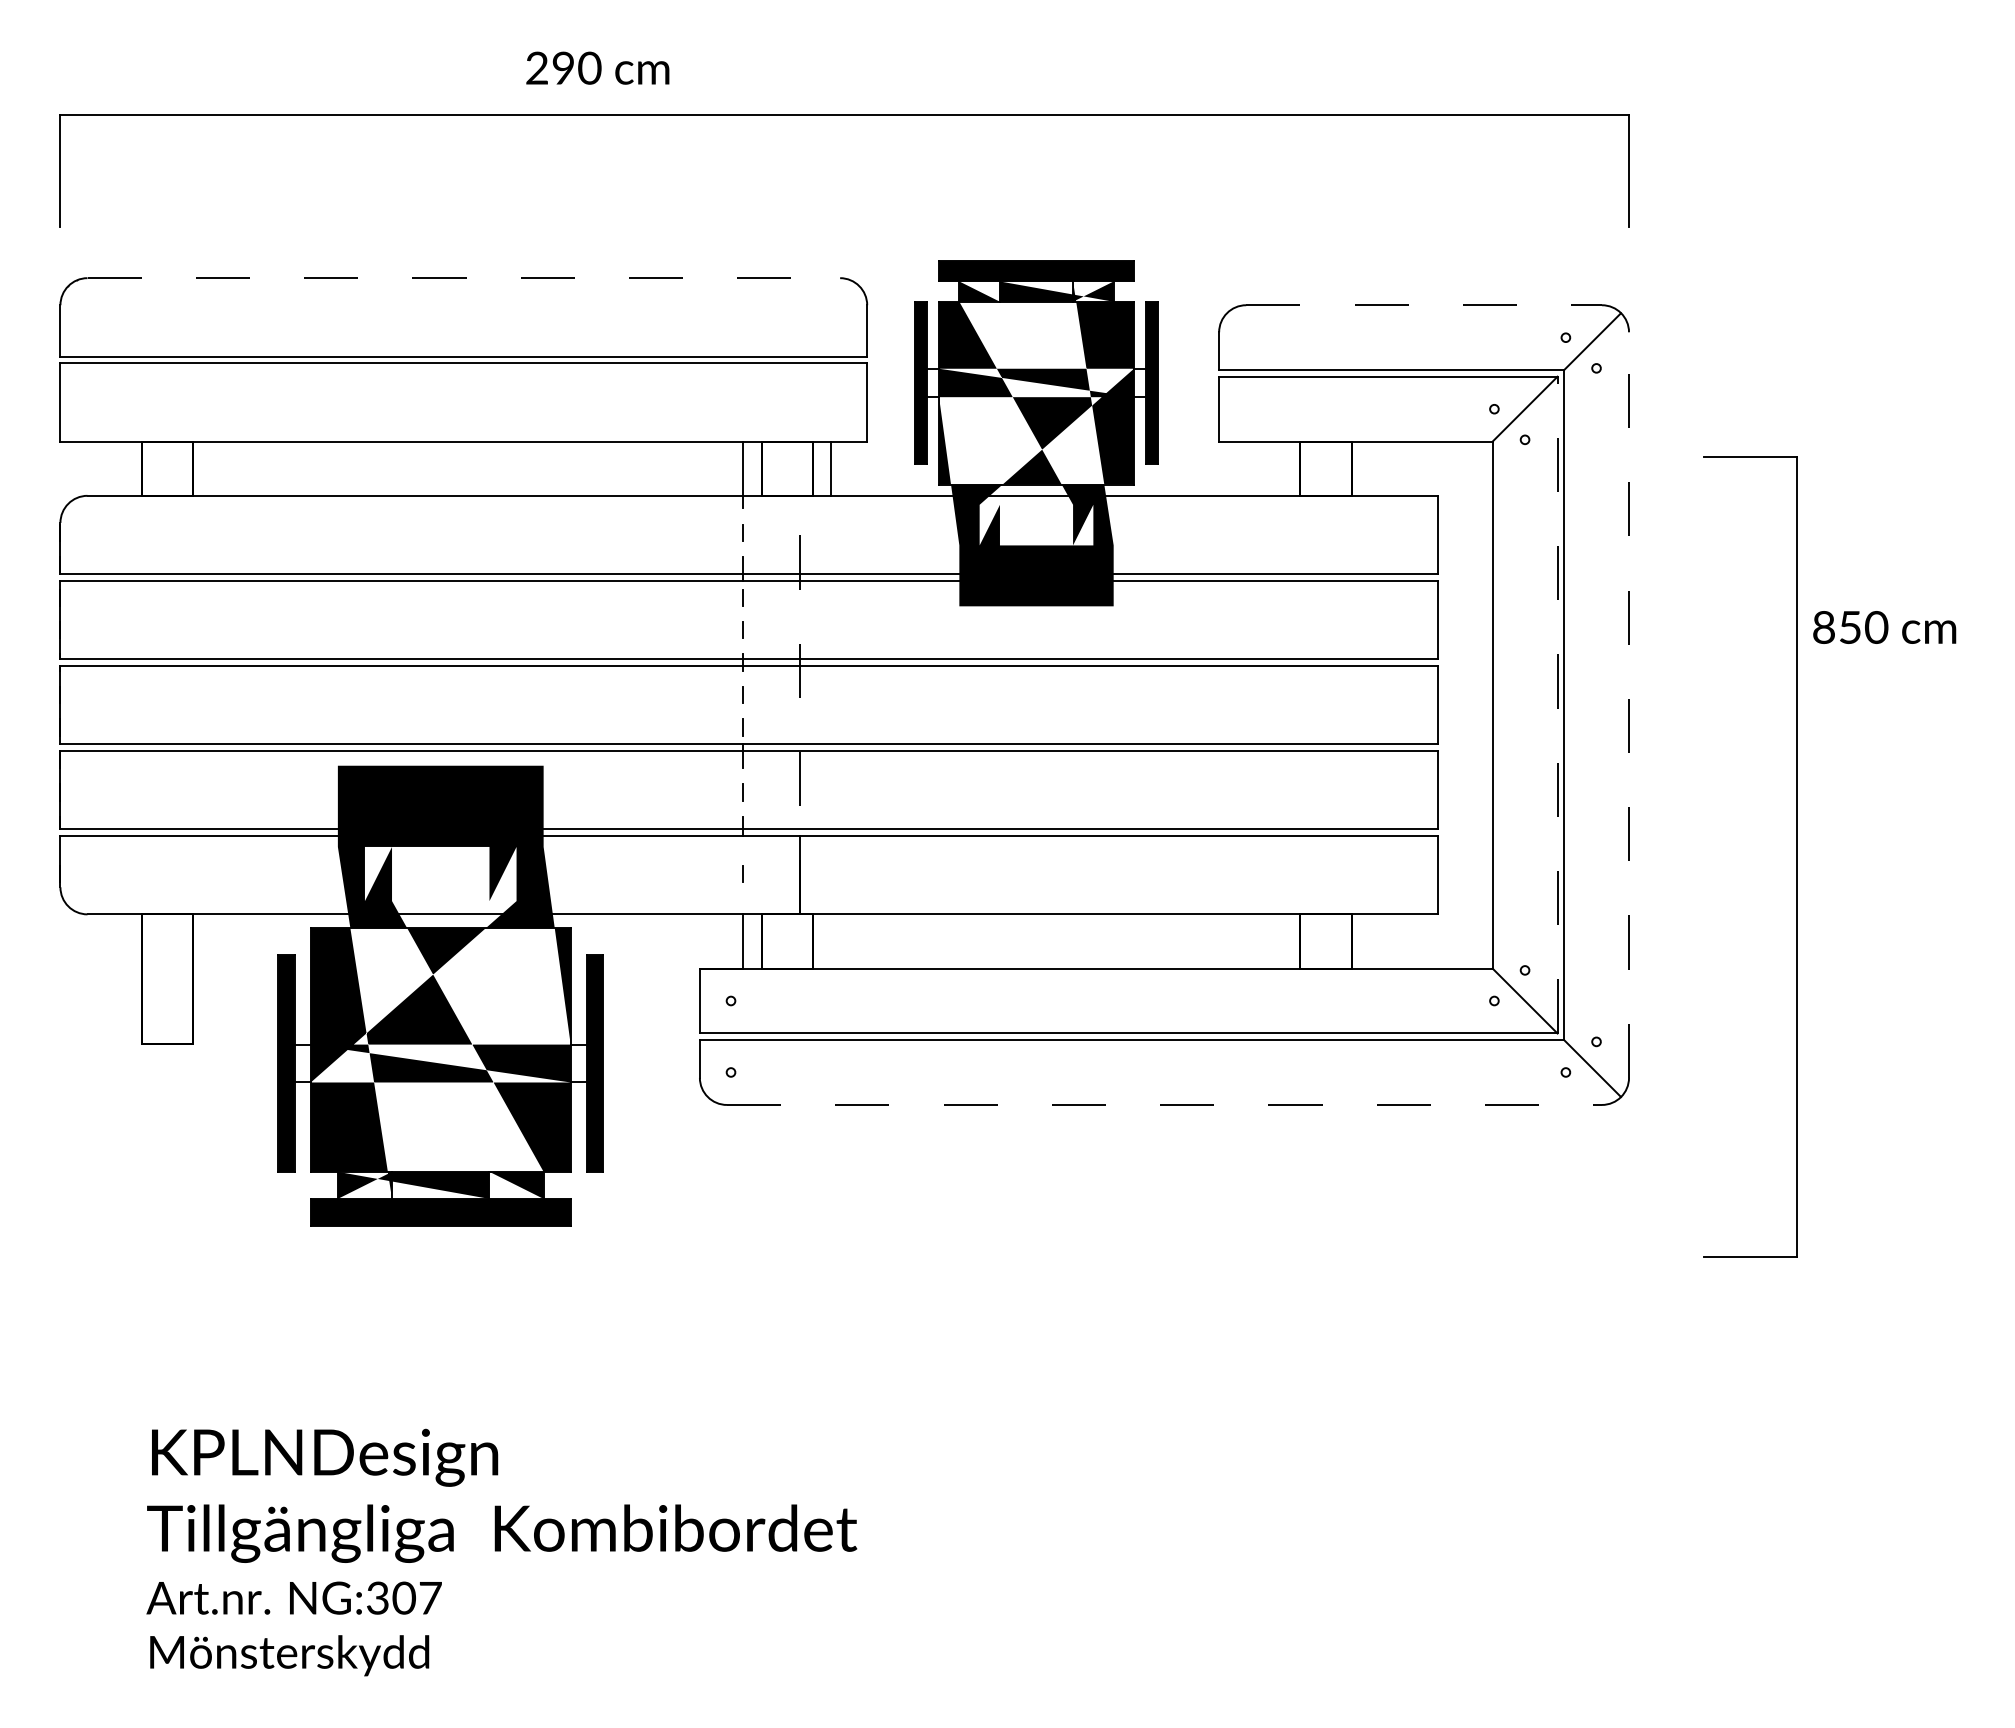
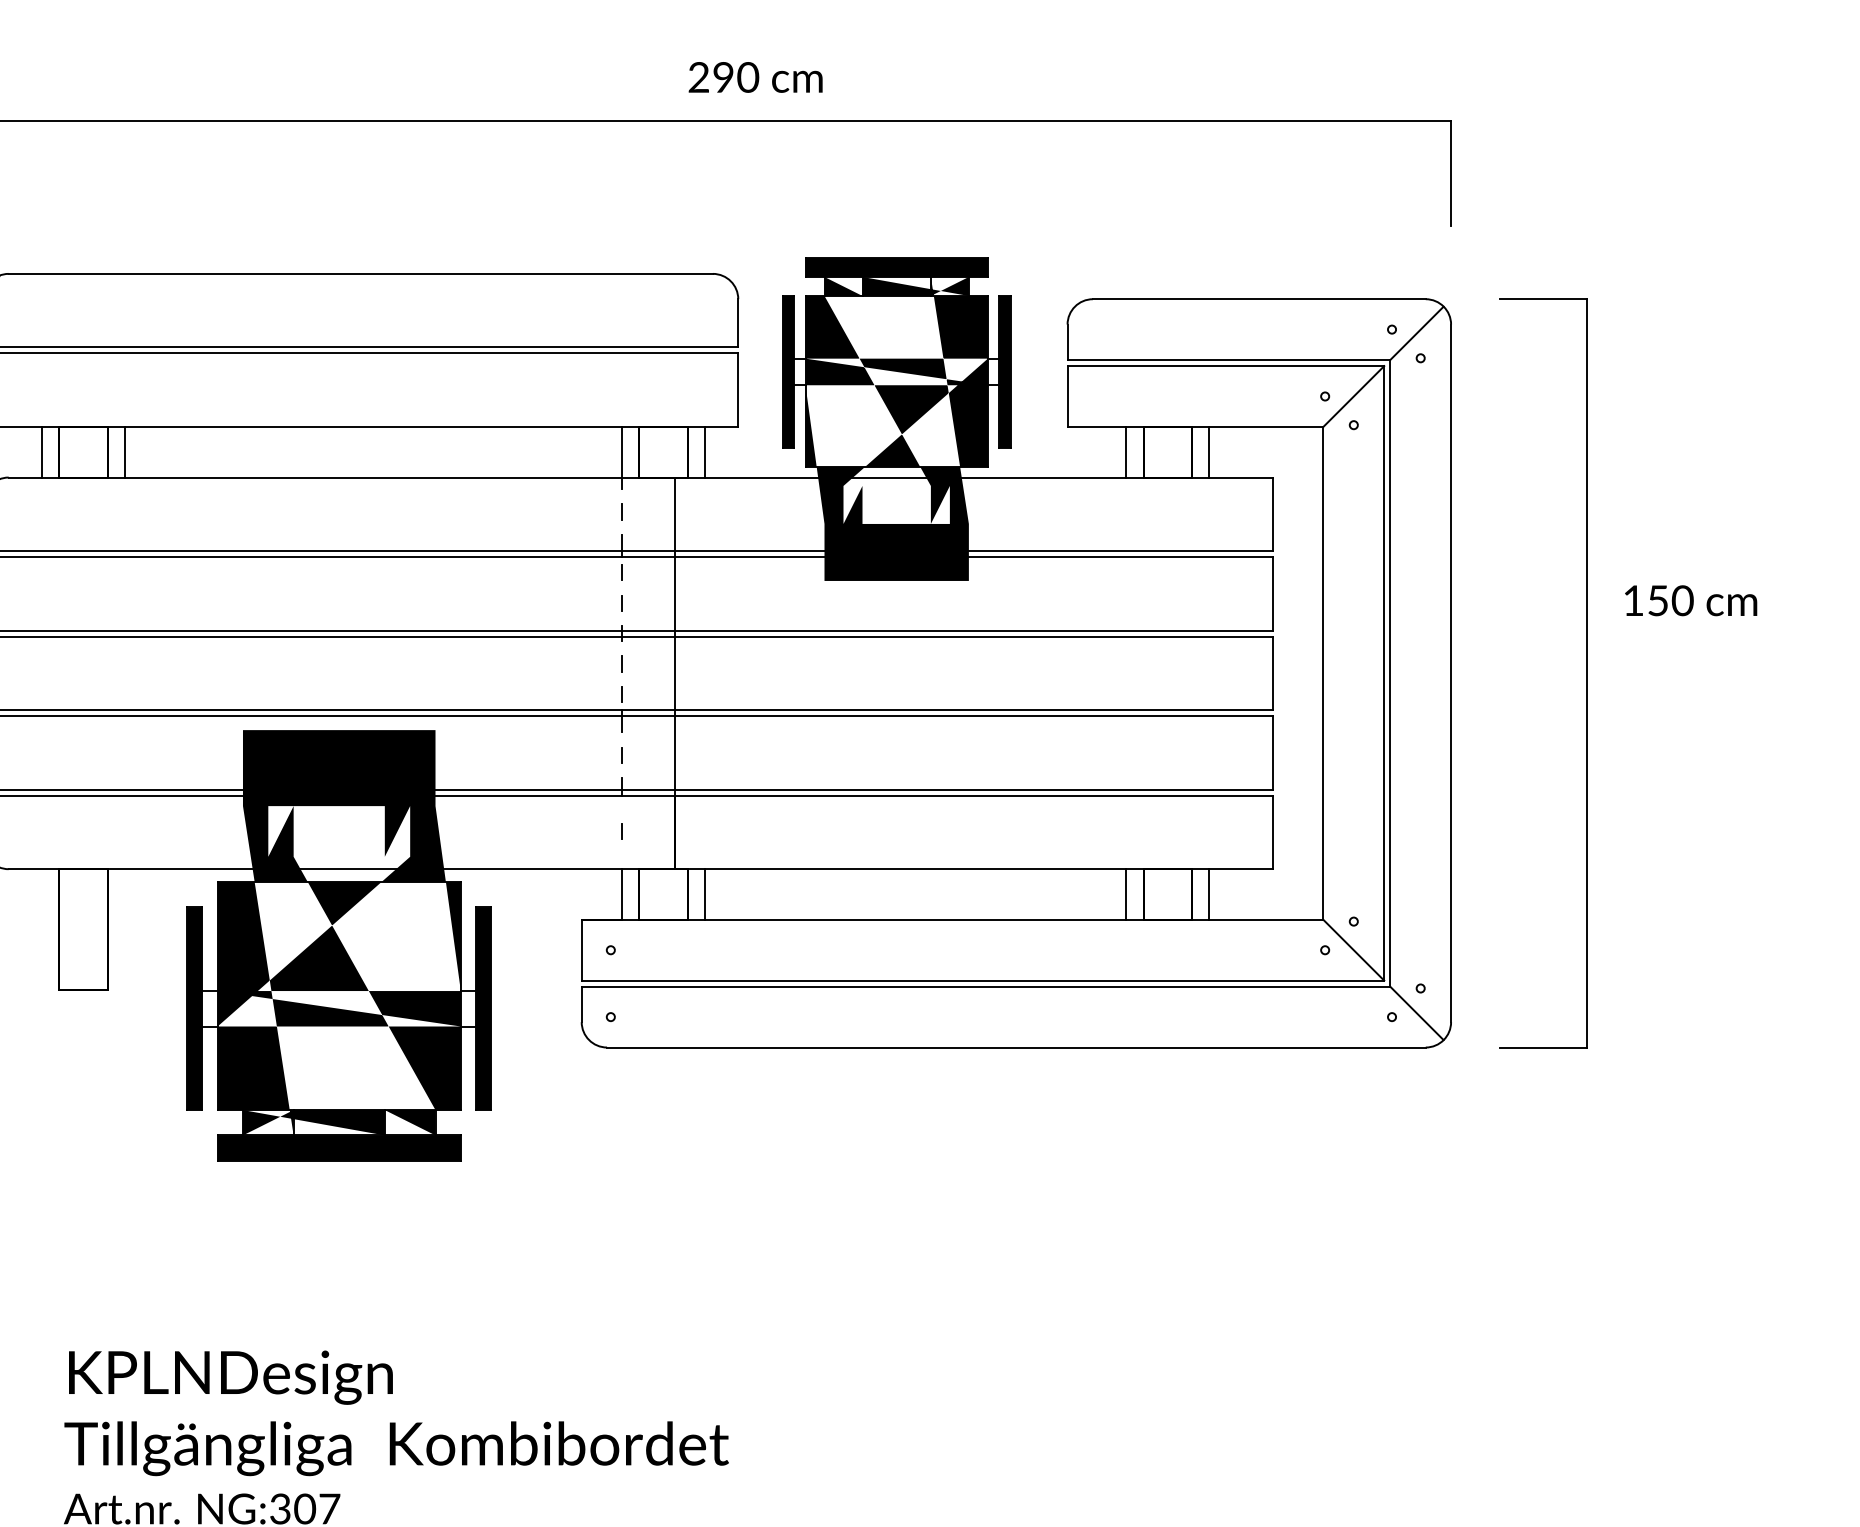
text: (597, 67) -> (755, 76), moved
line: (464, 278) -> (361, 274), dashed -> solid
line: (1424, 305) -> (1259, 299), dashed -> solid
line: (123, 468) -> (42, 451), added
line: (211, 468) -> (124, 451), added
line: (1281, 468) -> (1125, 451), added
line: (1370, 468) -> (1209, 451), added
text: (1823, 627) -> (1633, 600), 850 -> 150
line: (800, 704) -> (675, 672), dashed -> solid
line: (1557, 704) -> (1384, 672), dashed -> solid
line: (1629, 705) -> (1451, 673), dashed -> solid
part: (1796, 856) -> (1586, 672), moved
line: (831, 941) -> (704, 894), added
line: (1281, 941) -> (1125, 894), added
line: (1370, 941) -> (1209, 894), added
line: (1164, 1104) -> (1016, 1047), dashed -> solid

